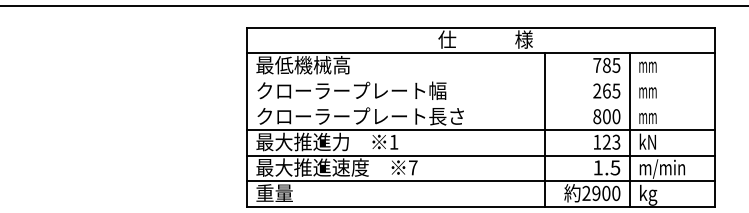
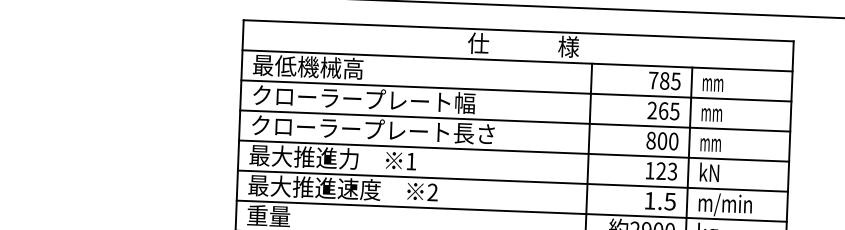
line: (480, 78) -> (515, 90), added
line: (480, 104) -> (514, 121), added
text: (413, 167) -> (433, 192), 7 -> 2

